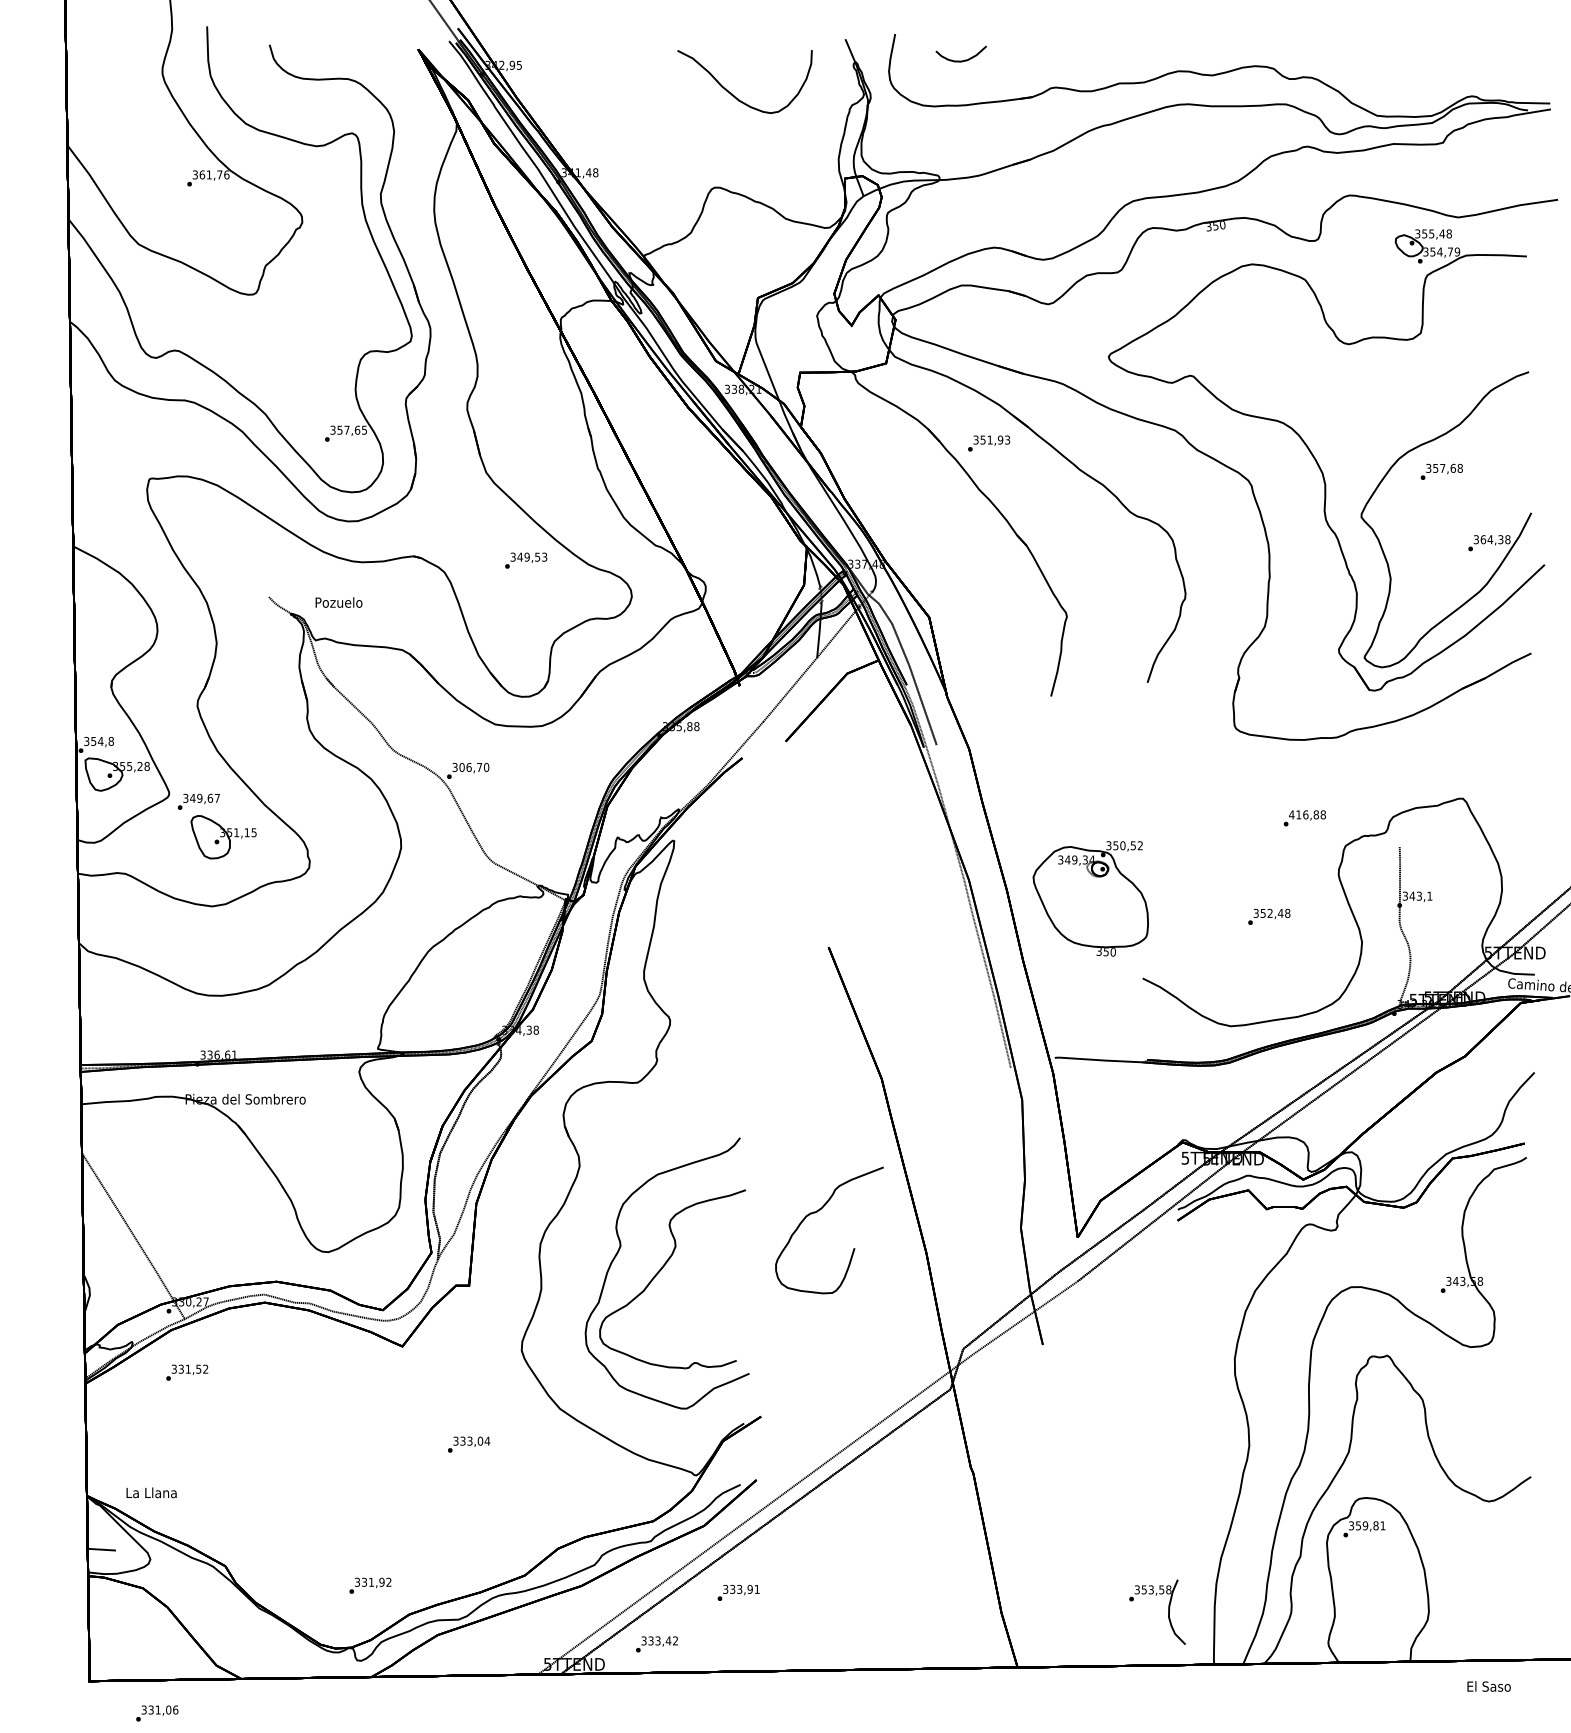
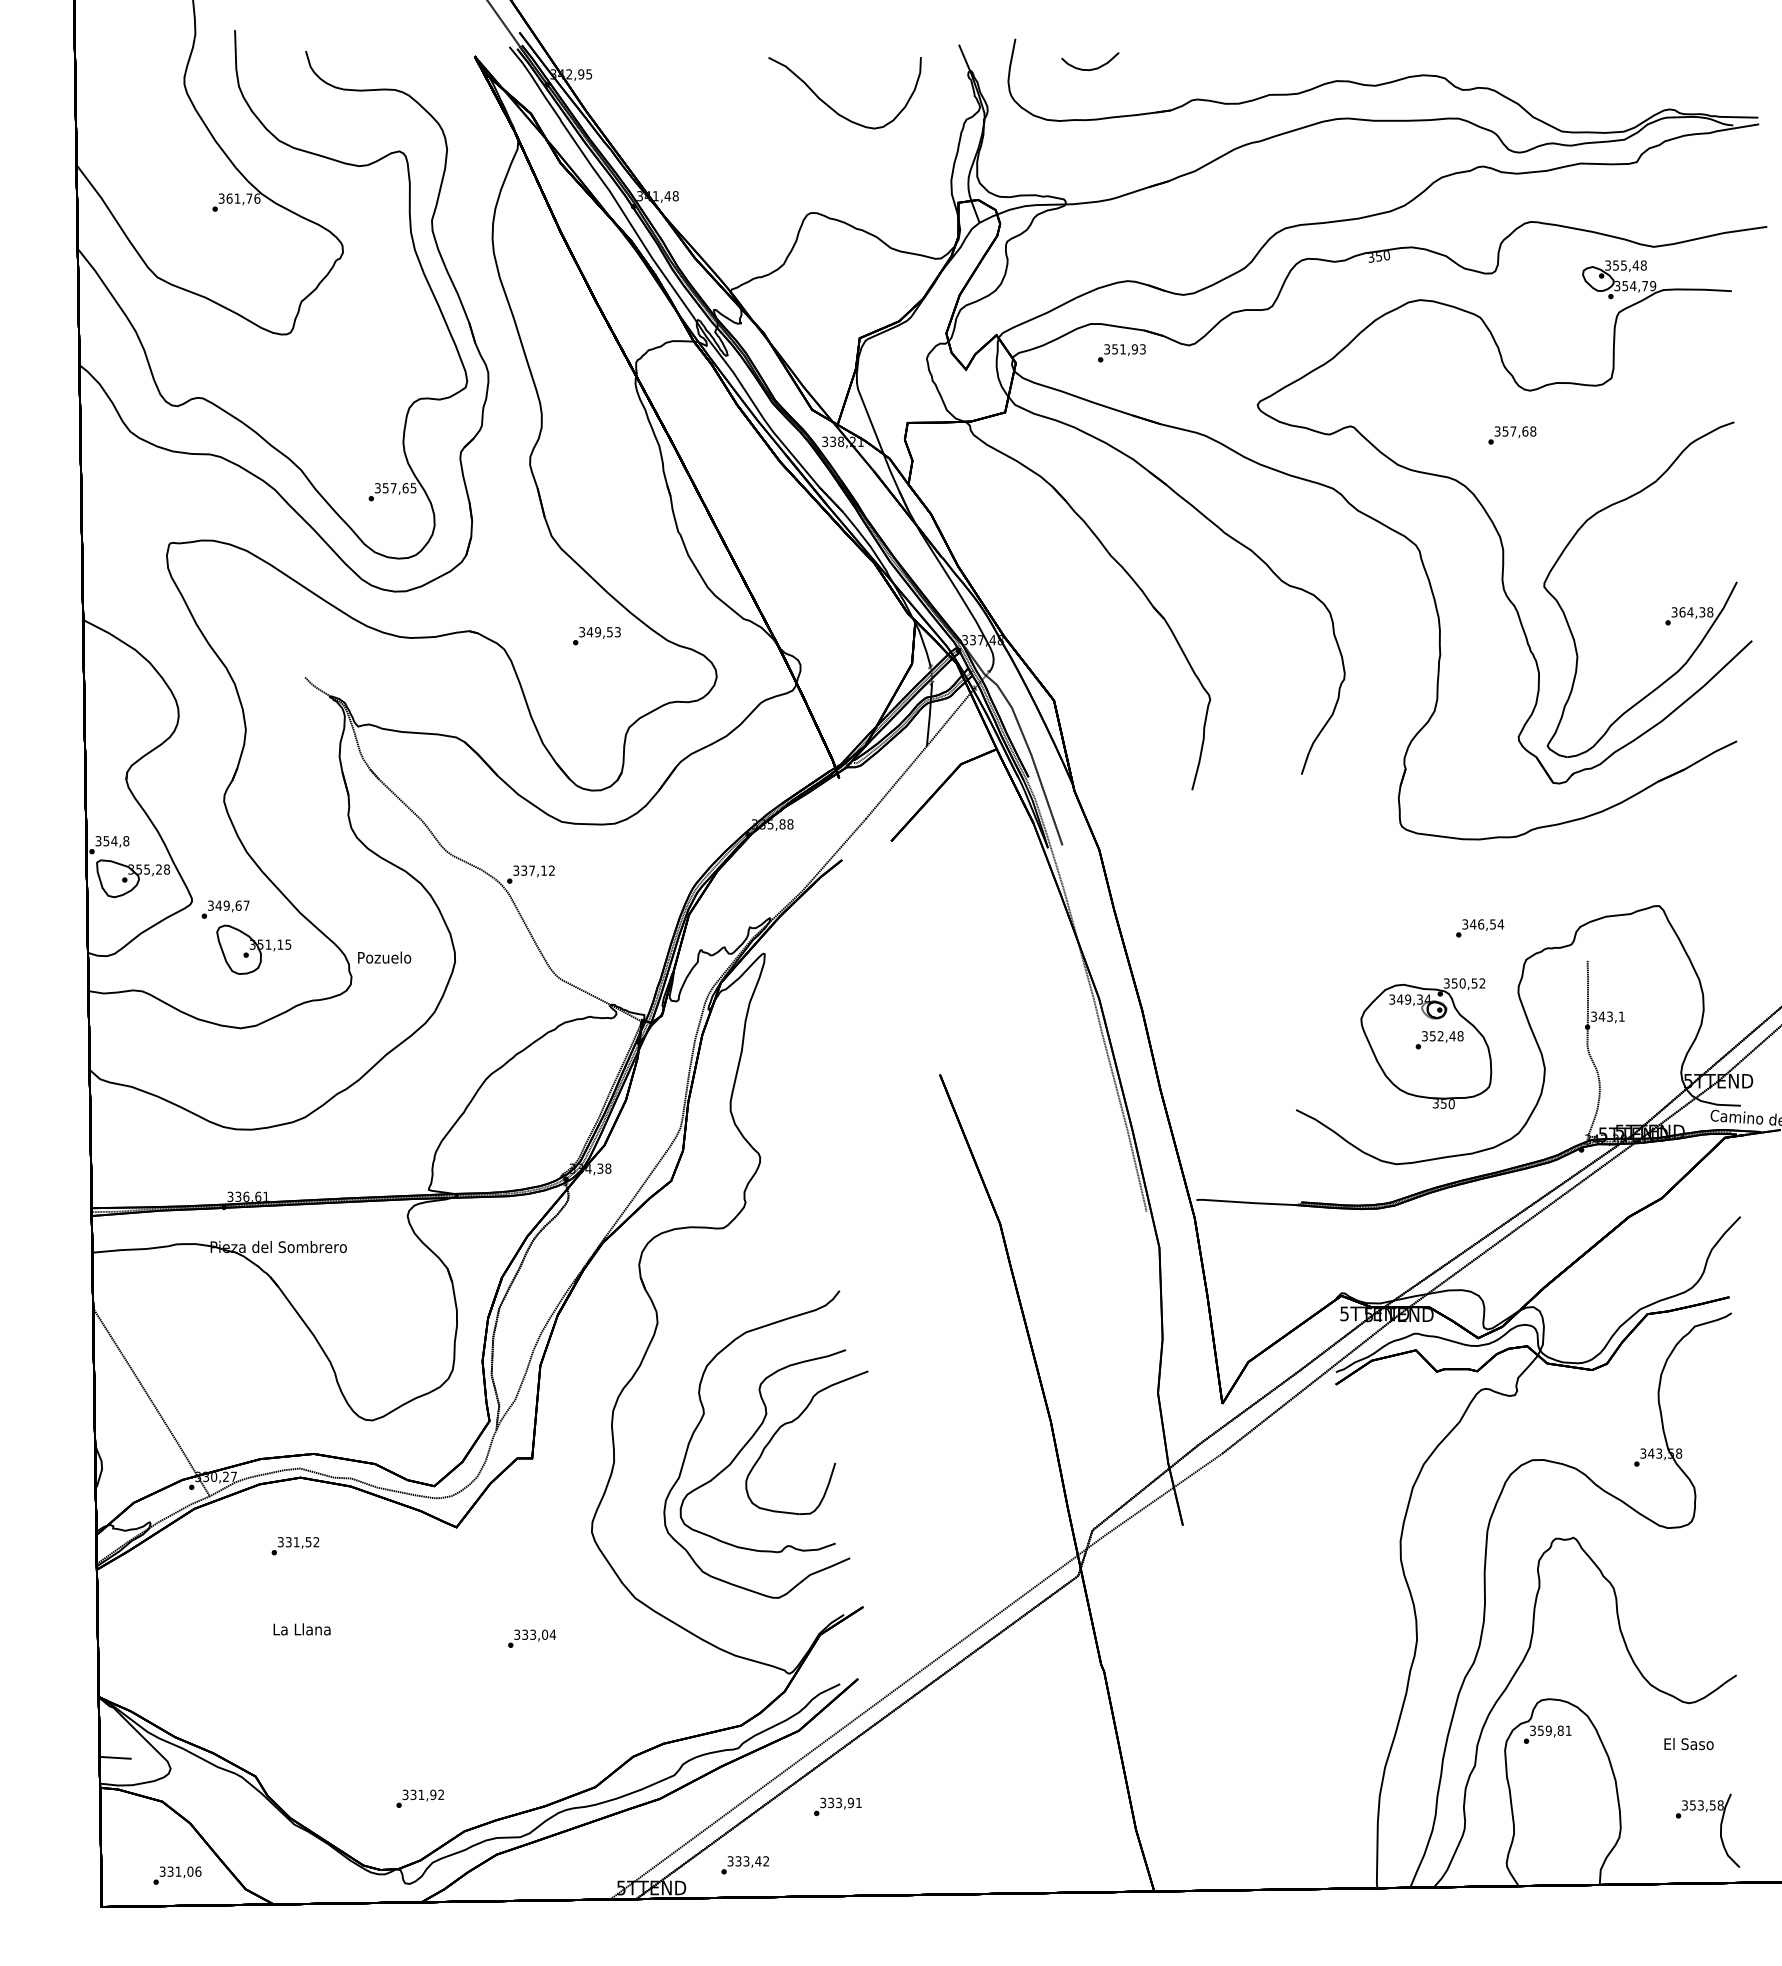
text: (988, 443) -> (1121, 353), moved
text: (1441, 471) -> (1512, 435), moved
text: (338, 602) -> (384, 957), moved
text: (474, 767) -> (538, 870), 306,70 -> 337,12
text: (1307, 814) -> (1483, 924), 416,88 -> 346,54
part: (1091, 898) -> (1426, 1043), moved
part: (818, 1211) -> (794, 1421), moved
text: (187, 1373) -> (295, 1546), moved
text: (151, 1492) -> (301, 1629), moved
part: (1168, 1611) -> (1720, 1830), moved
text: (1488, 1686) -> (1688, 1744), moved
text: (157, 1713) -> (177, 1875), moved

